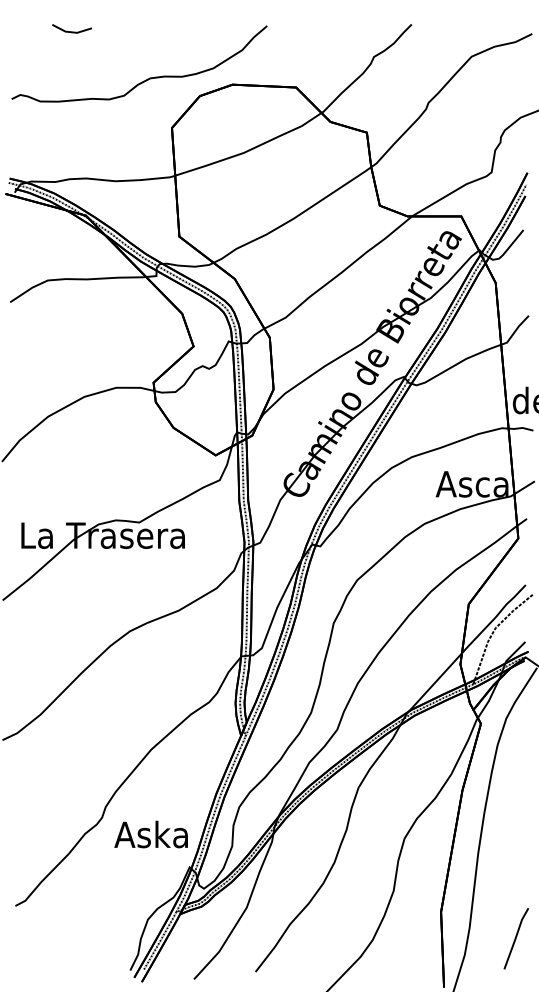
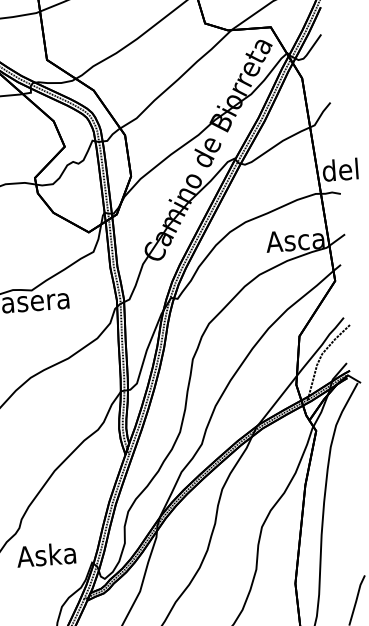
text: (150, 834) -> (45, 554), moved

